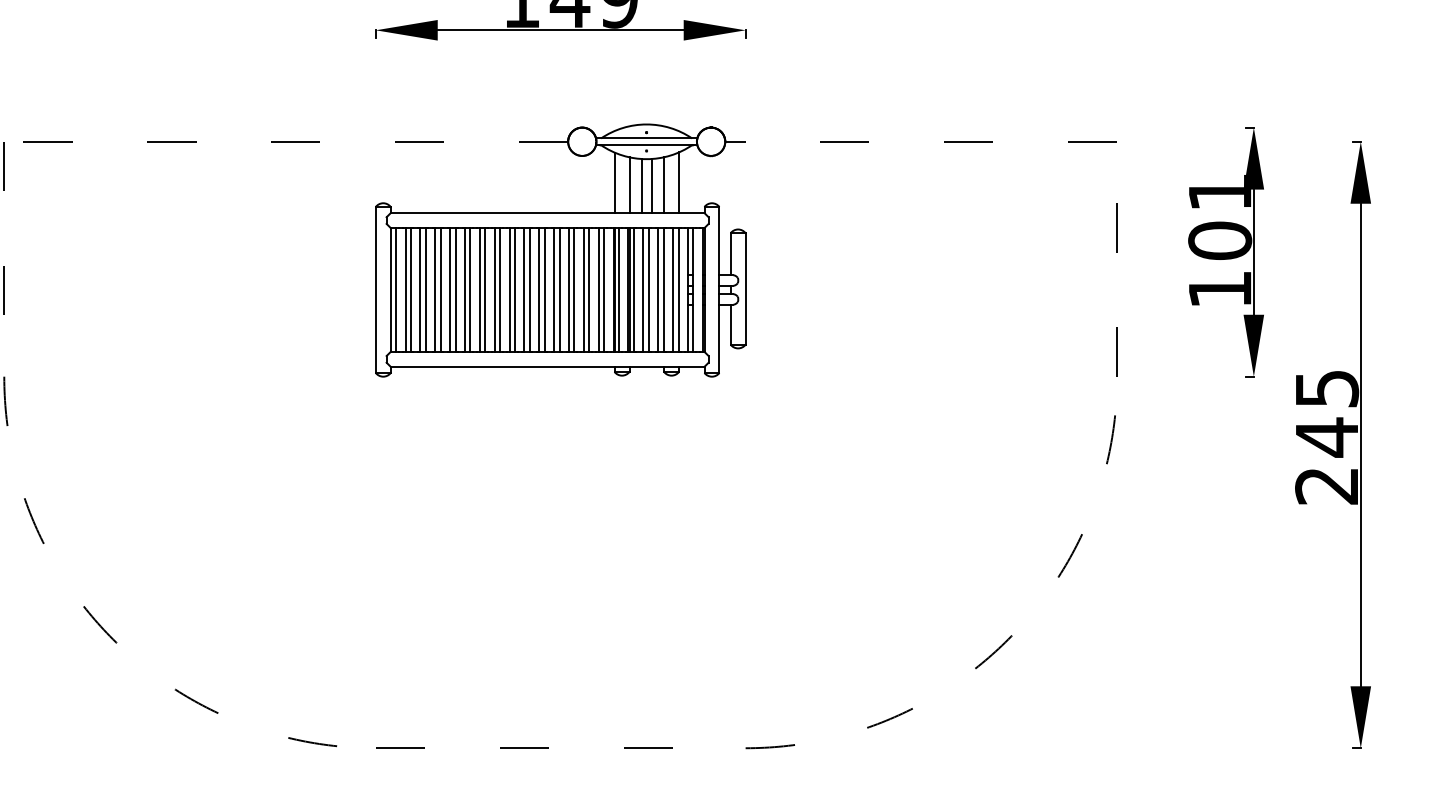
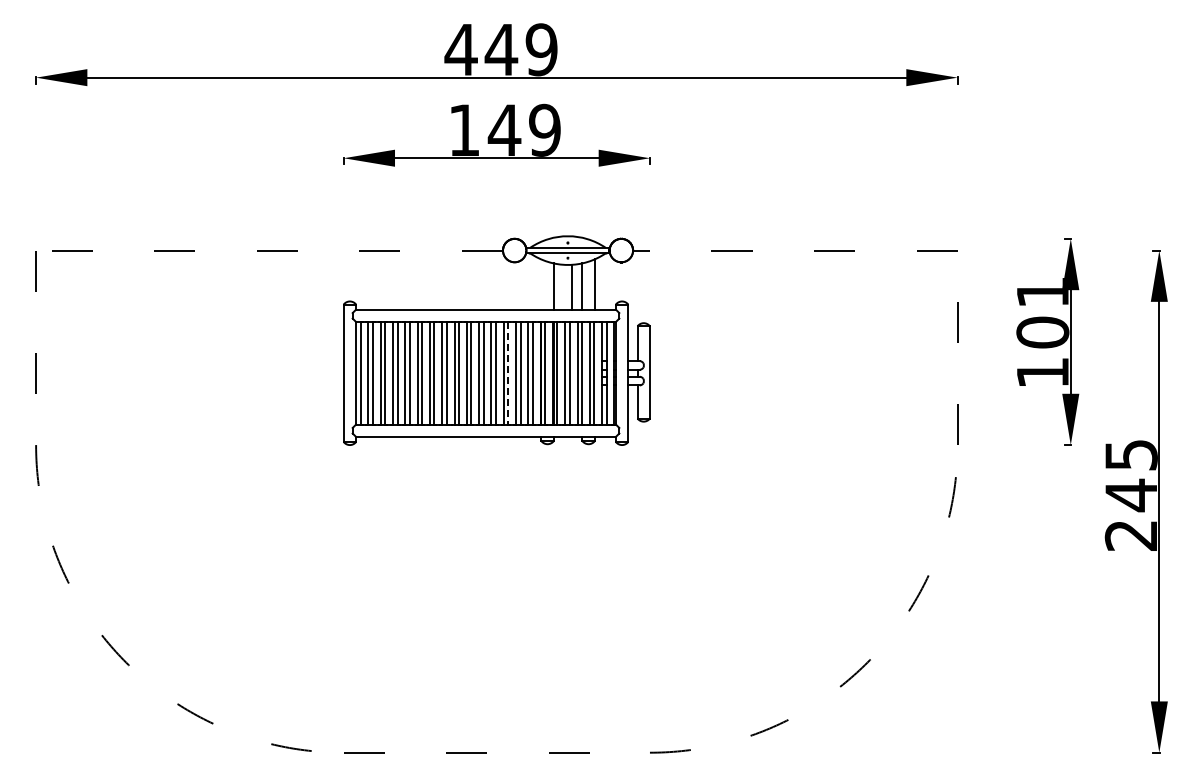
line: (614, 182) -> (541, 284), removed
line: (641, 185) -> (563, 286), removed
line: (574, 290) -> (508, 373), solid -> dashed

